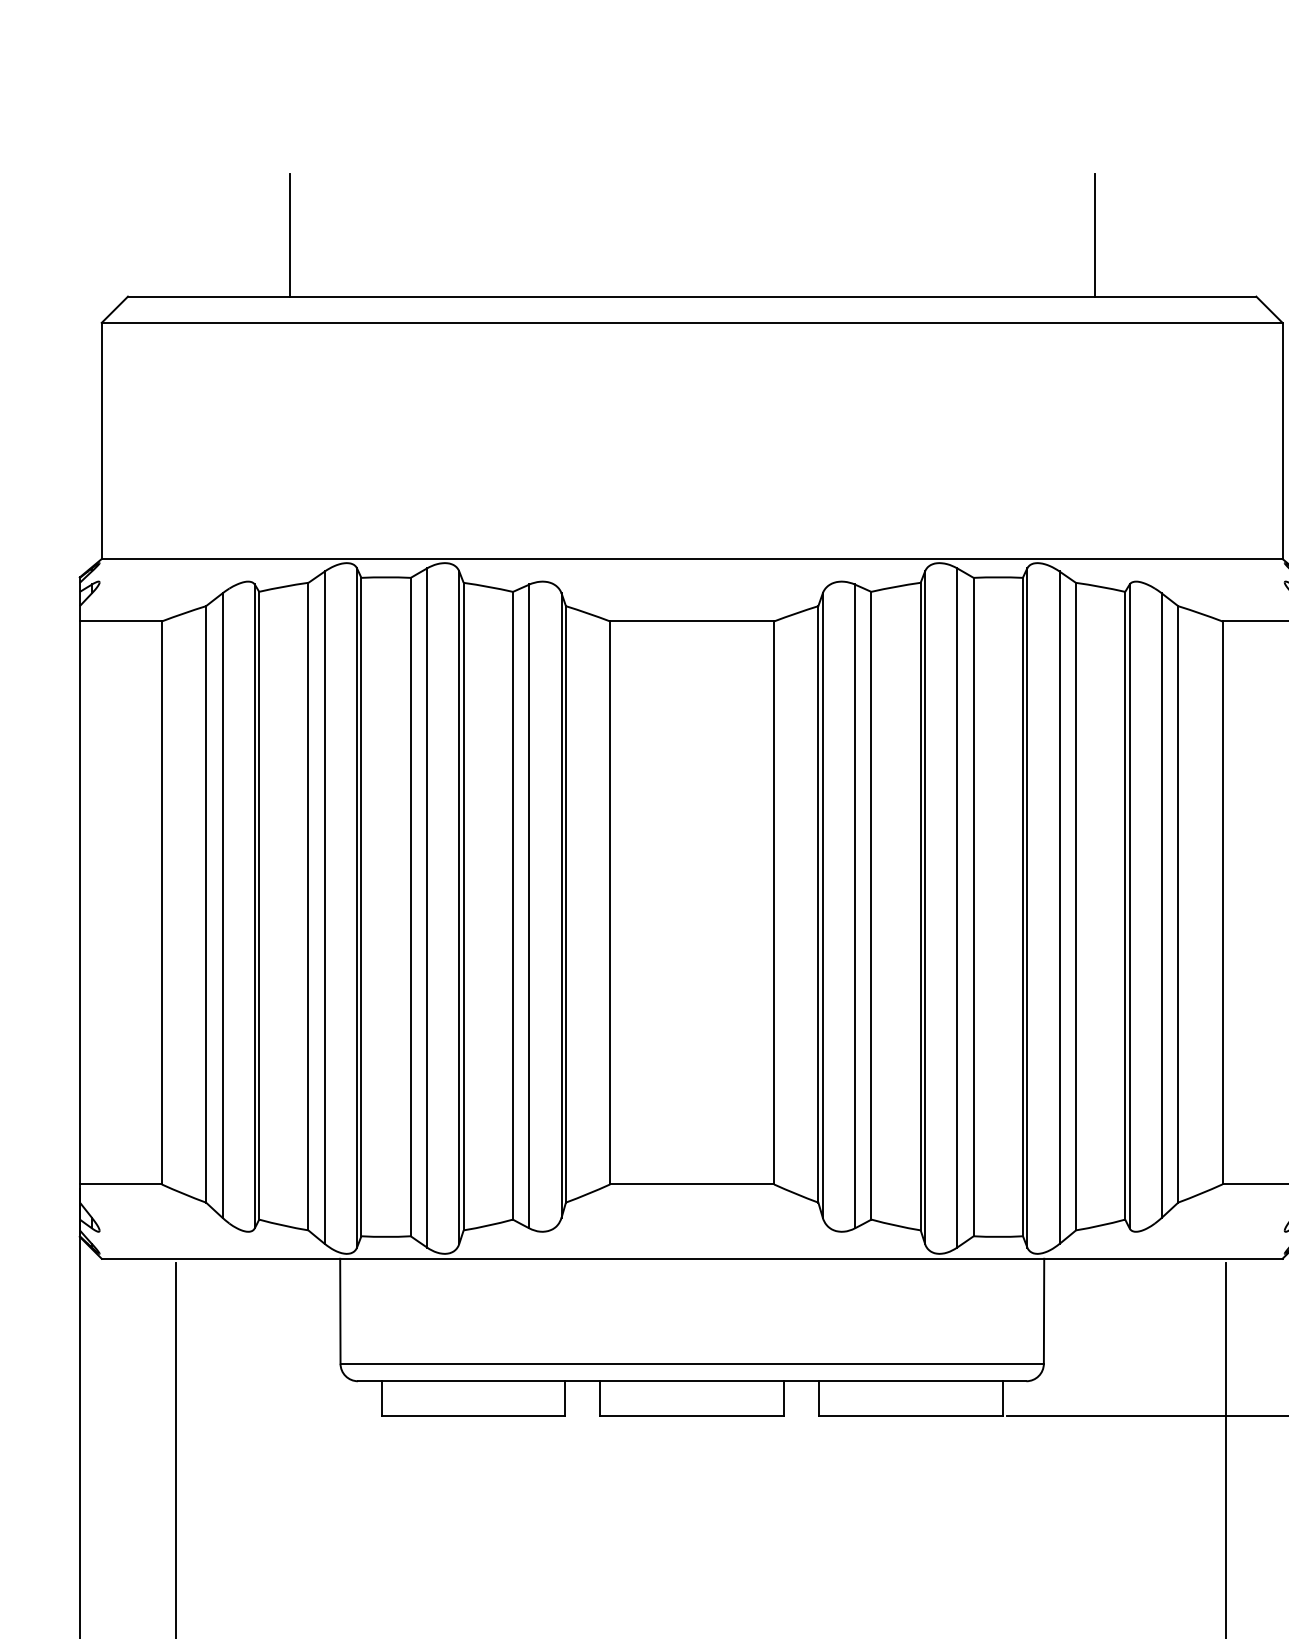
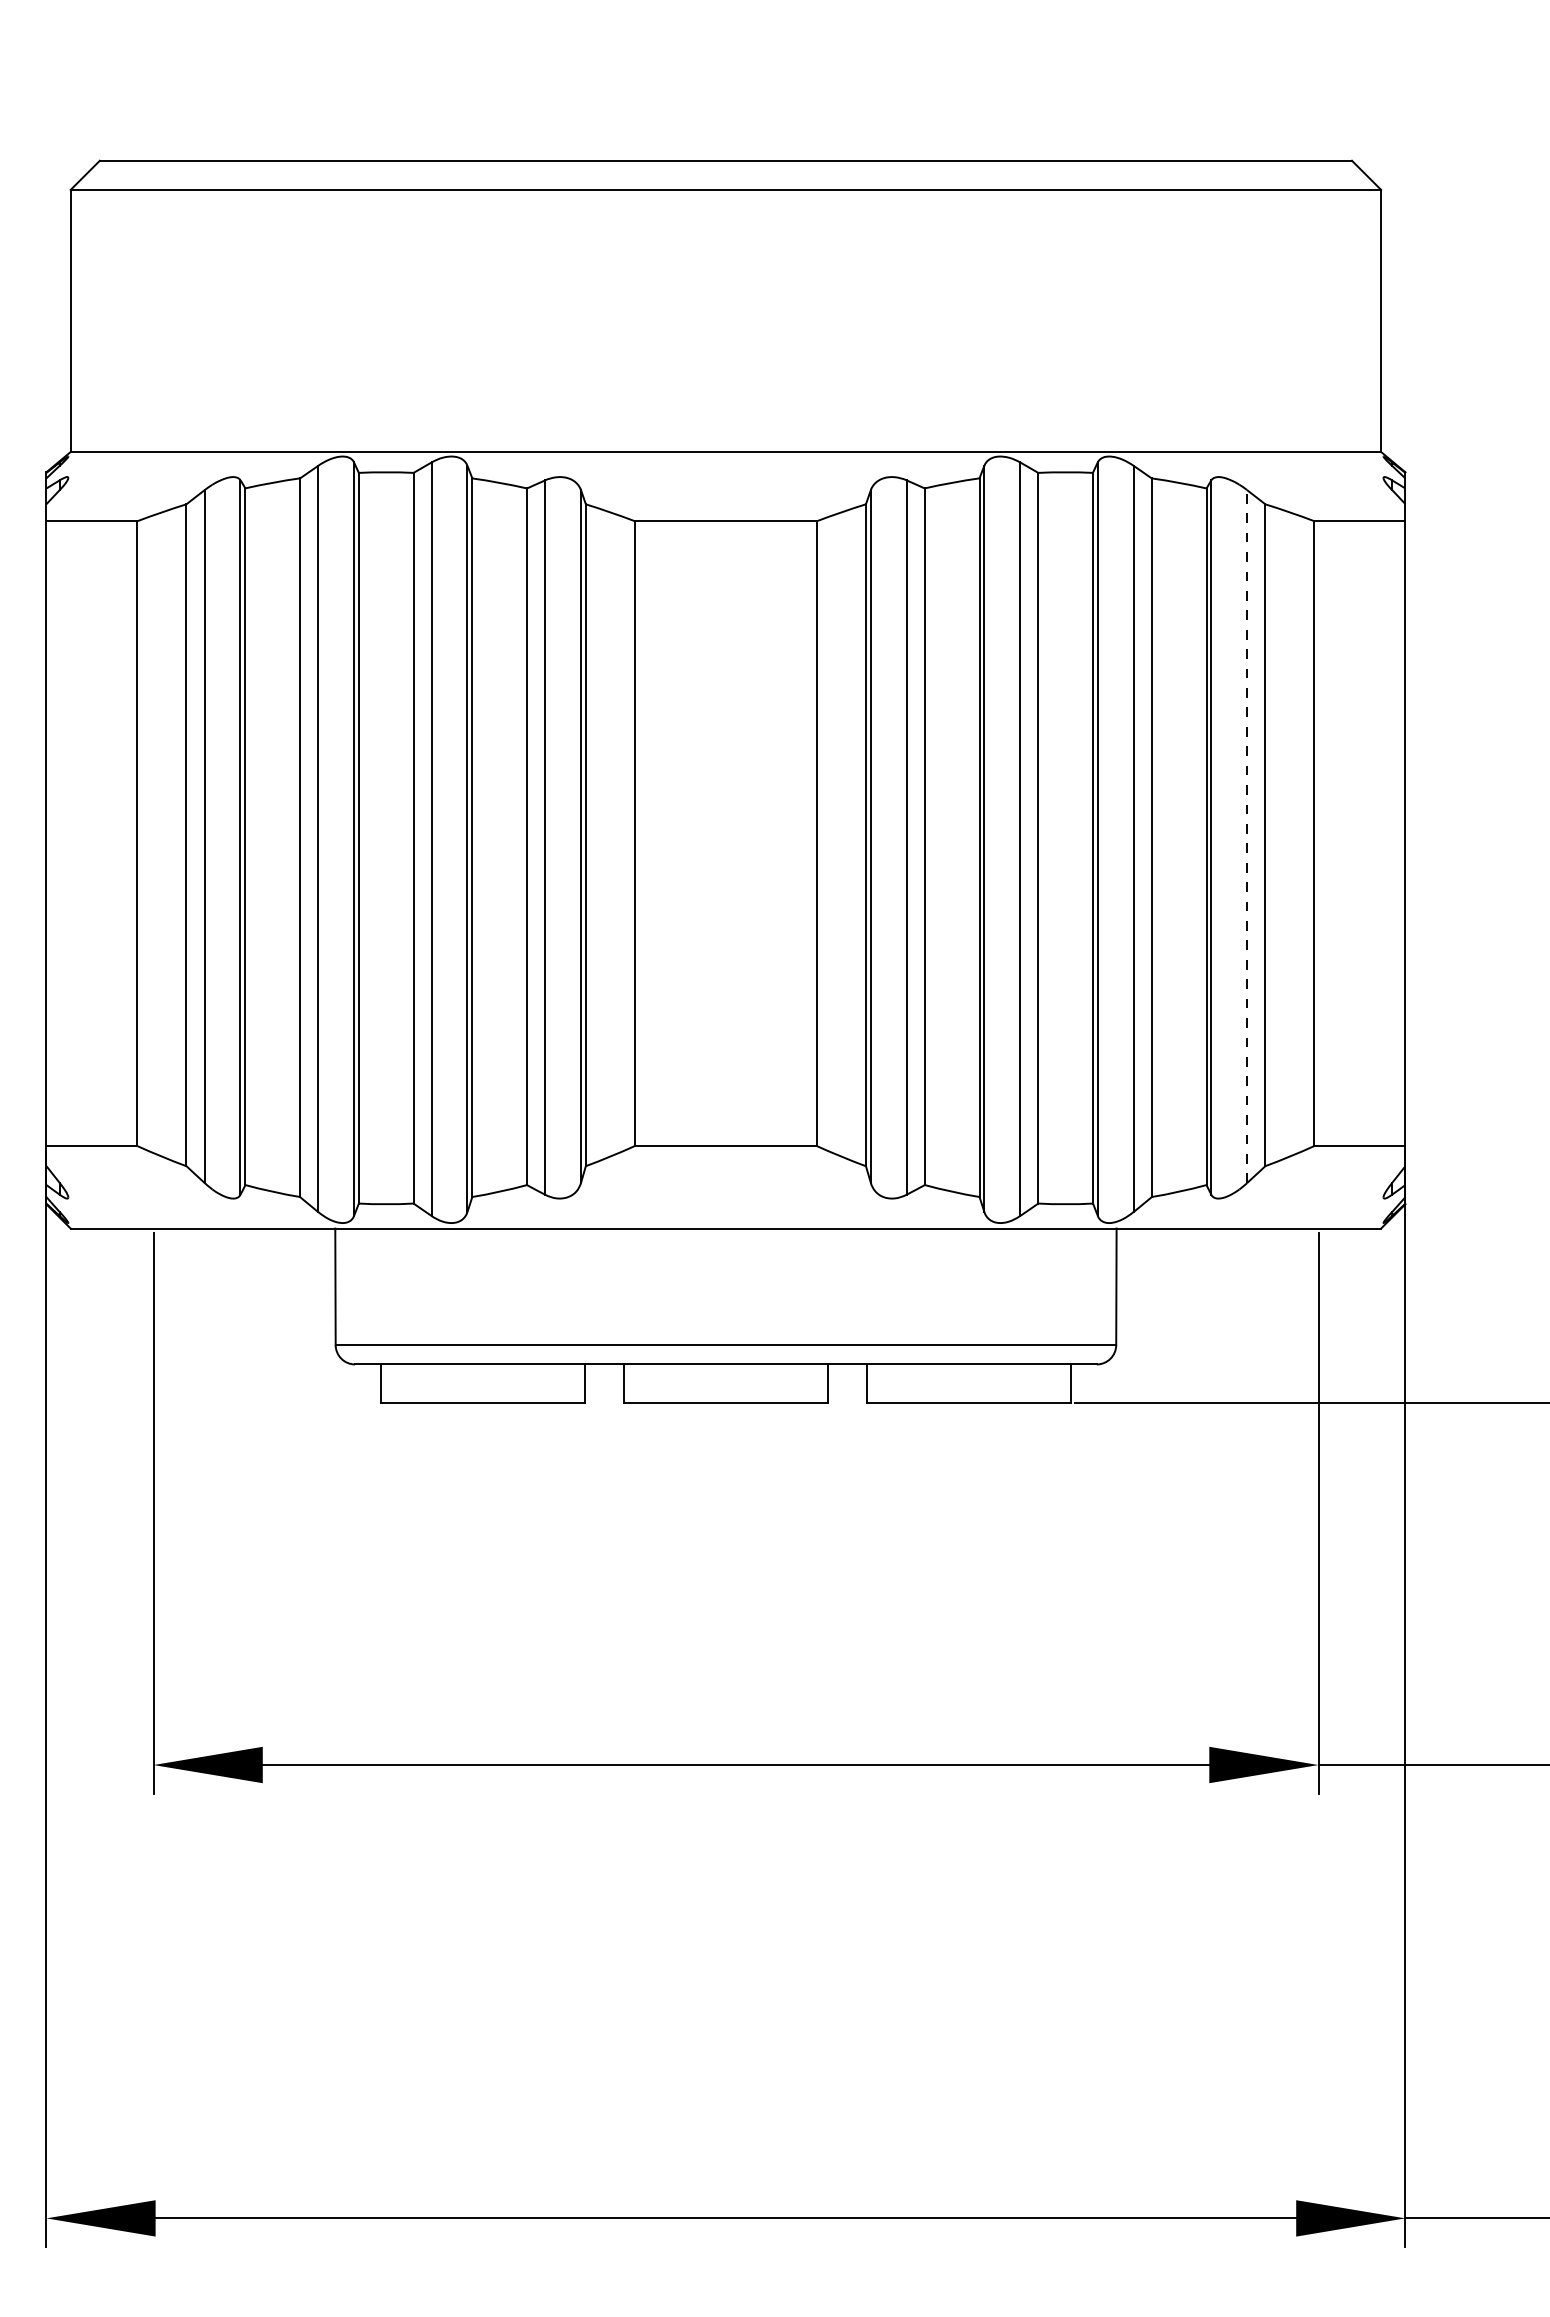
line: (289, 235) -> (279, 92), removed
line: (1094, 235) -> (1172, 92), removed
line: (1162, 905) -> (1247, 836), solid -> dashed

